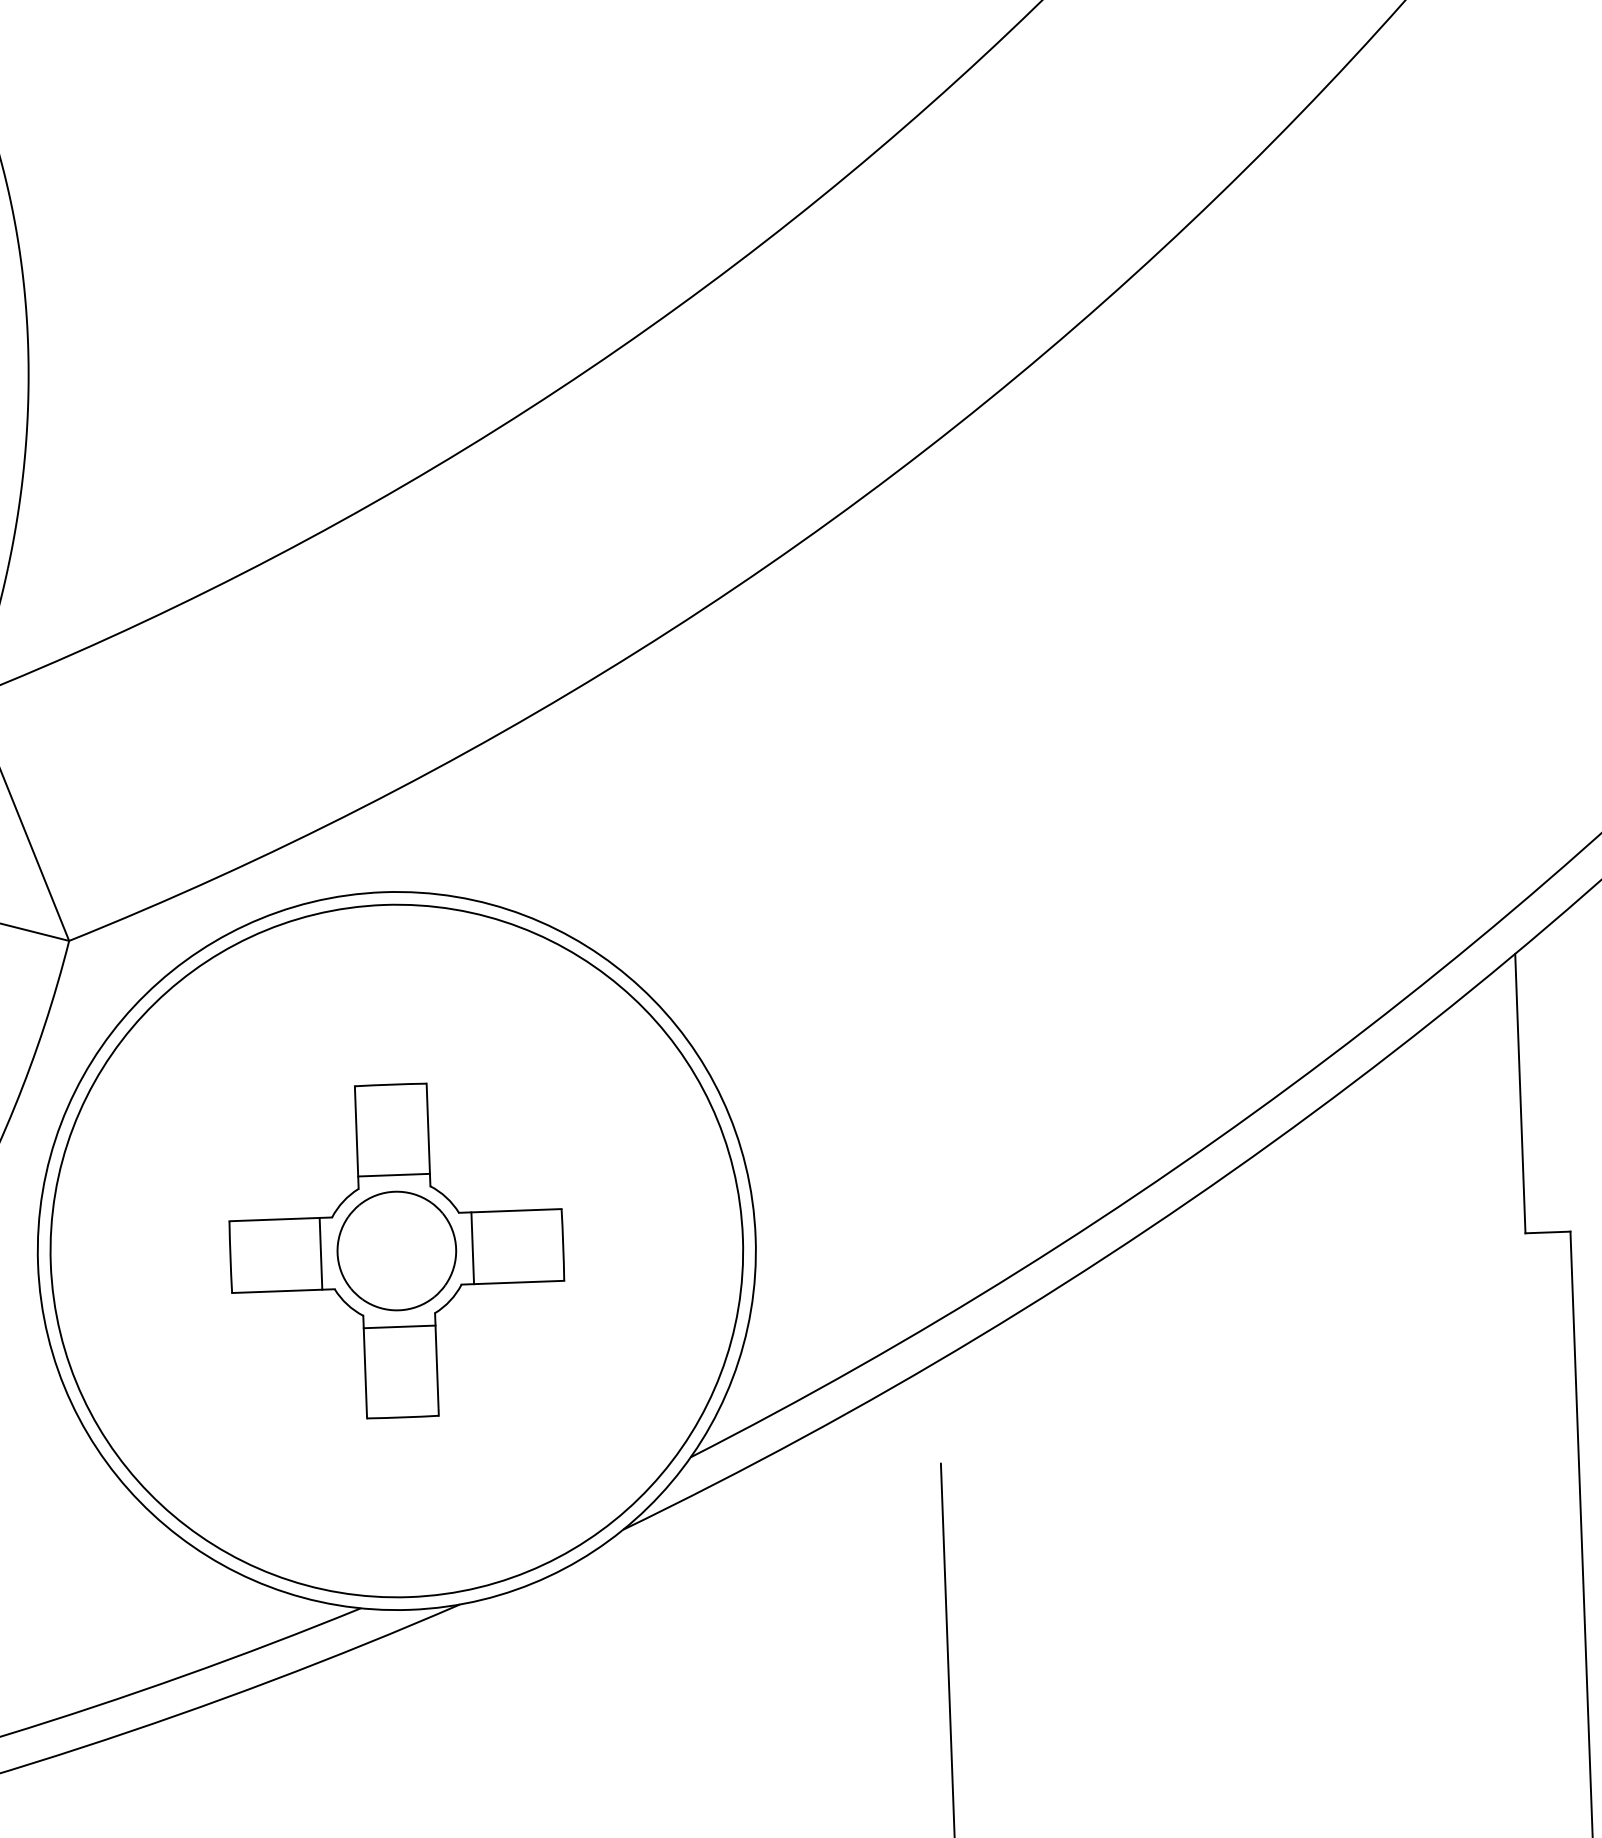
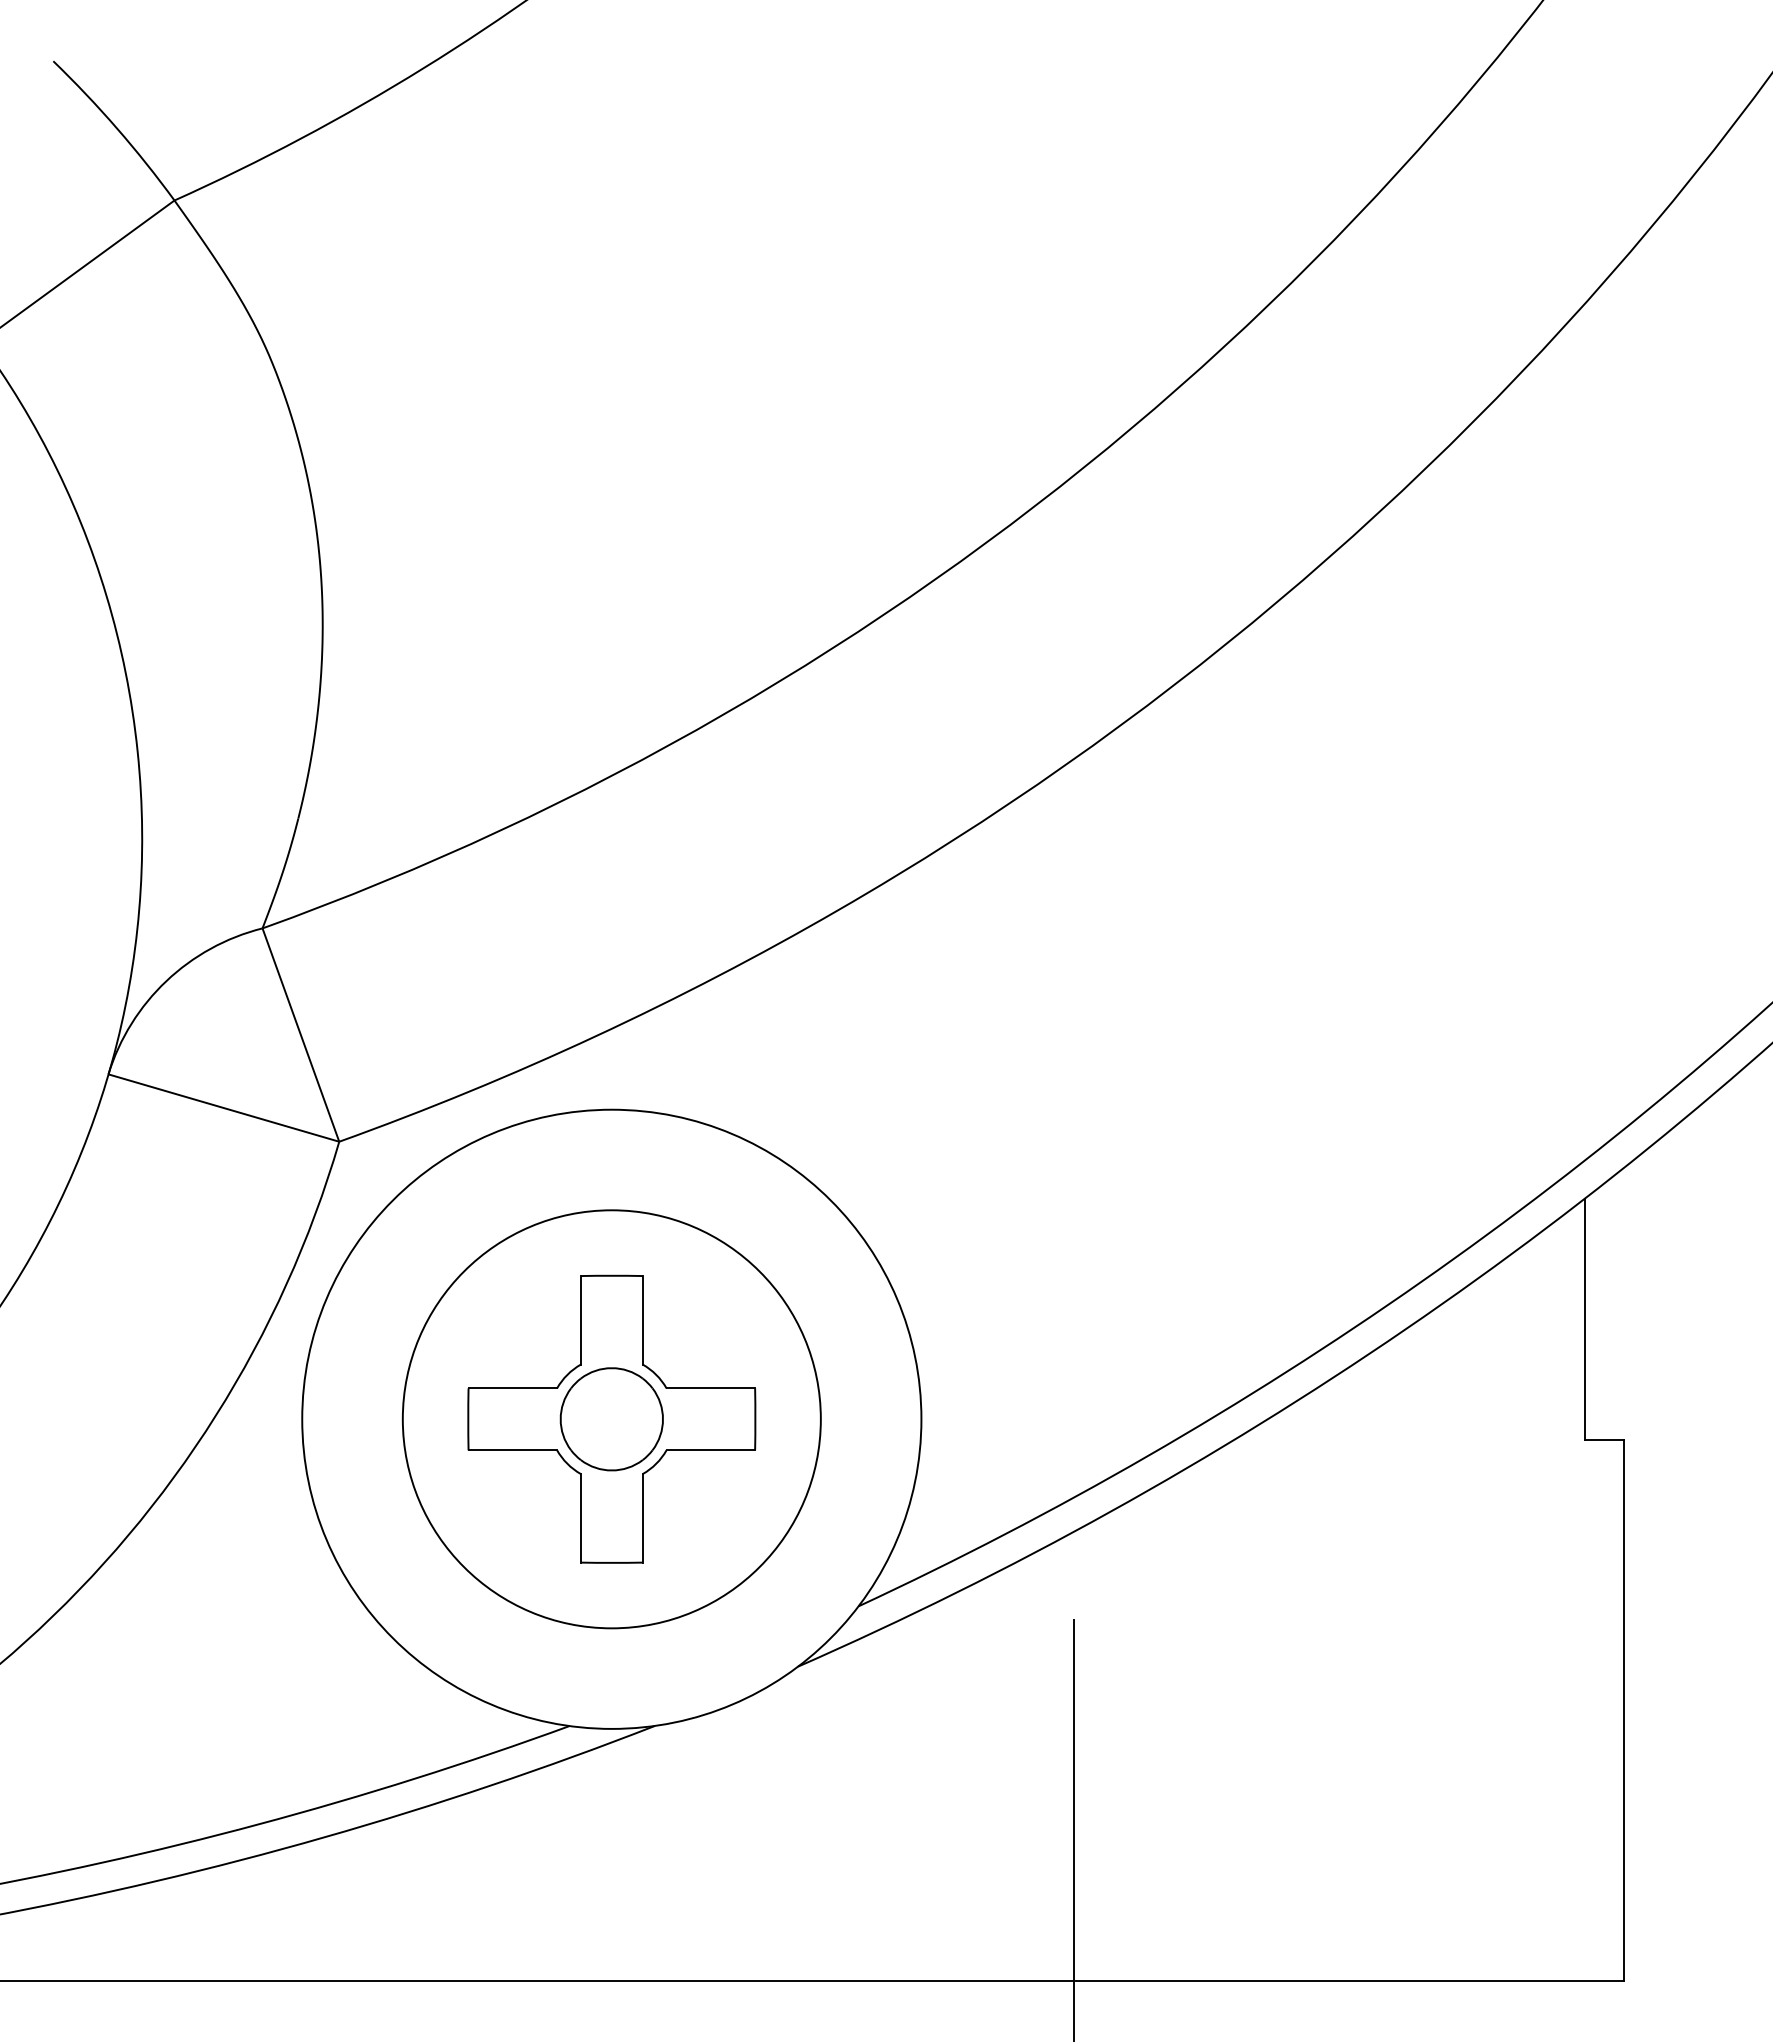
line: (393, 1174) -> (611, 1353), removed
line: (472, 1248) -> (677, 1419), removed
circle: (396, 1250) -> (611, 1418), size x0.7
line: (321, 1254) -> (546, 1419), removed
line: (399, 1326) -> (611, 1484), removed

